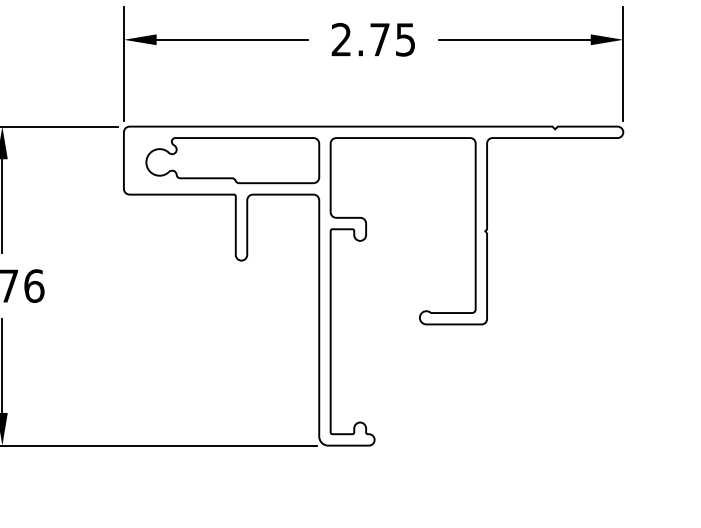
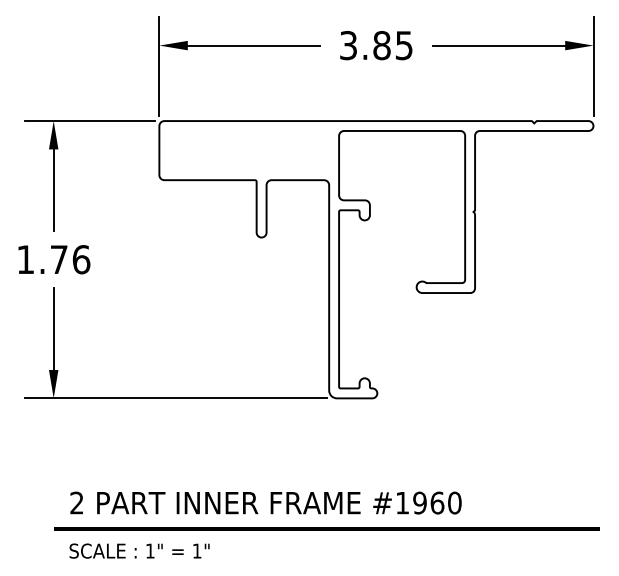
text: (361, 39) -> (365, 45), 2.75 -> 3.85
part: (233, 160) -> (254, 150), removed

